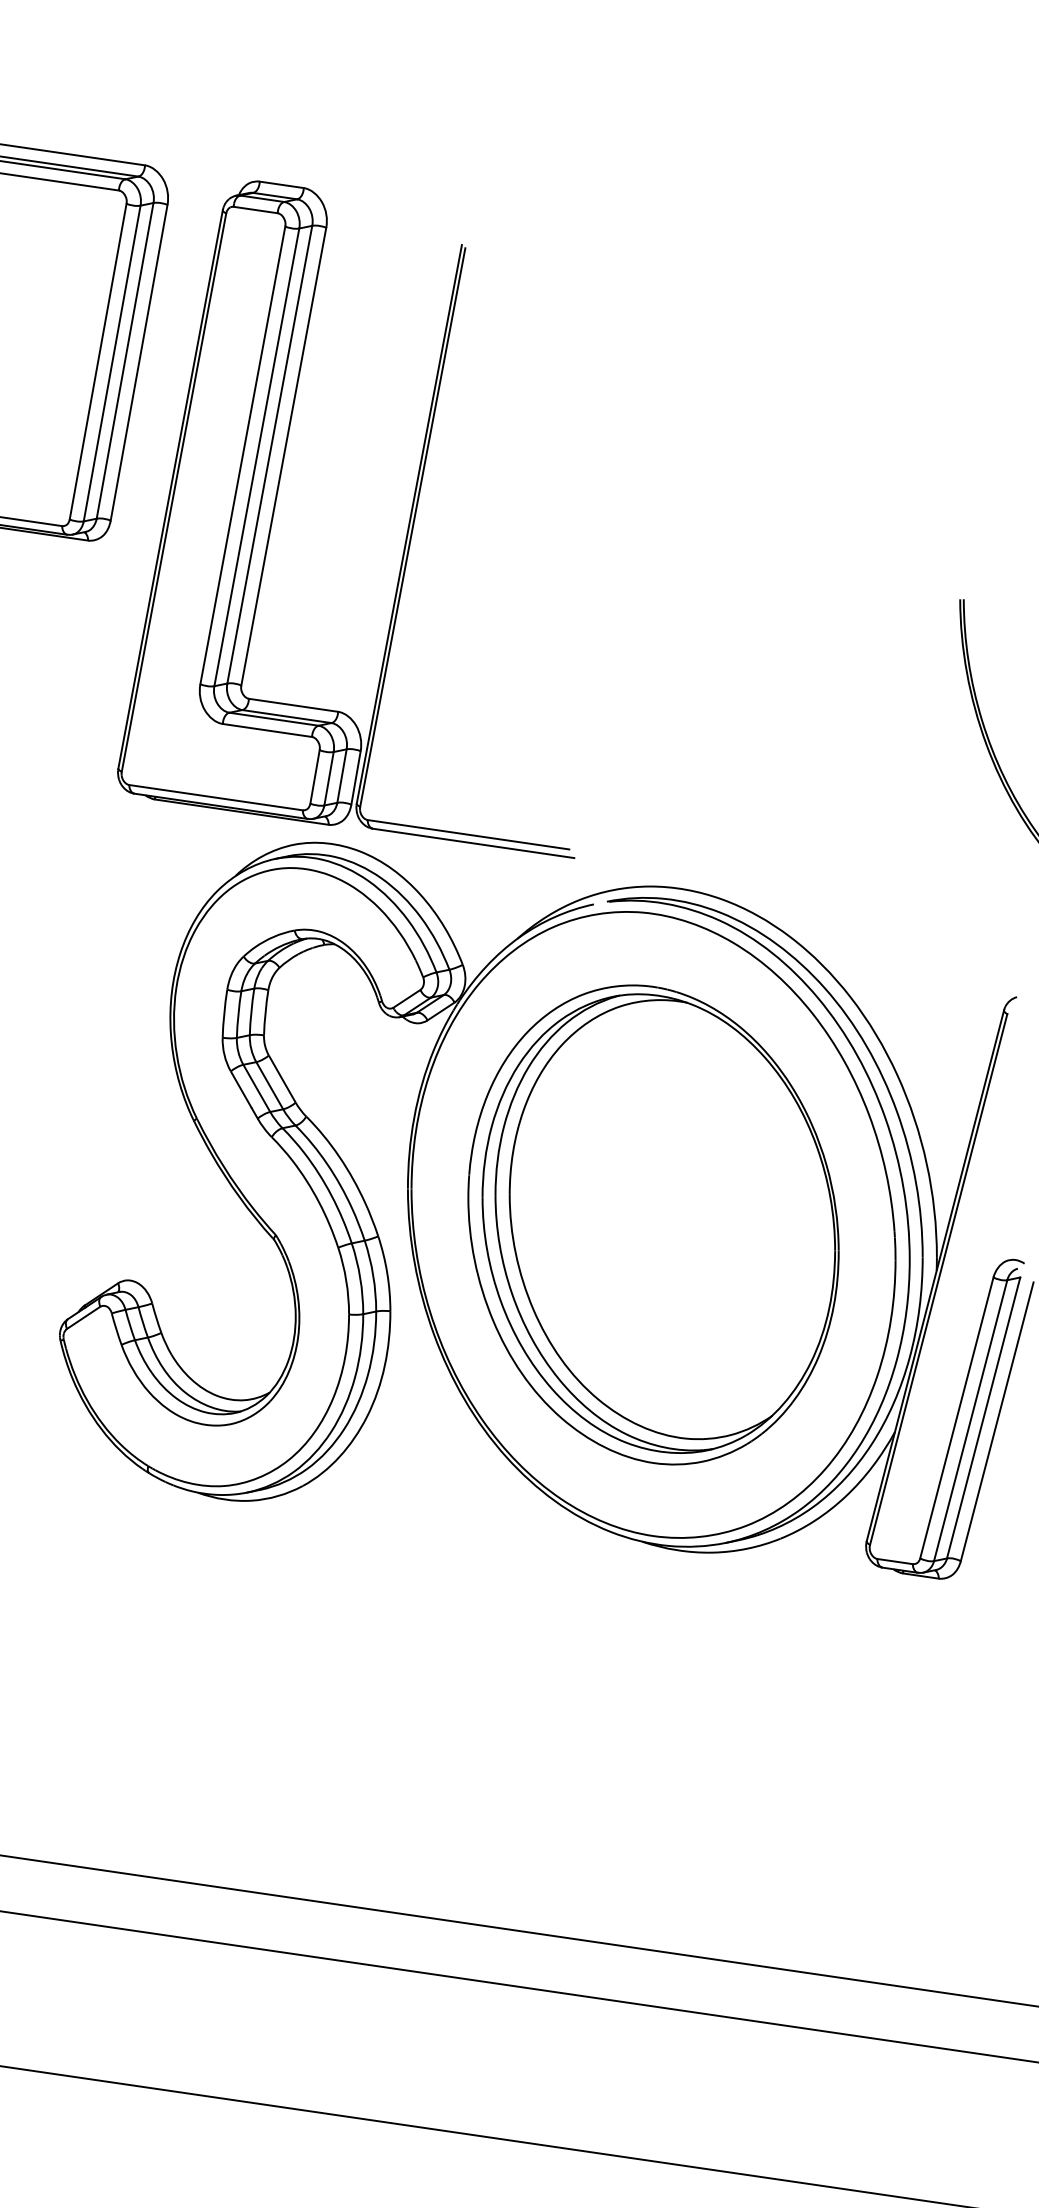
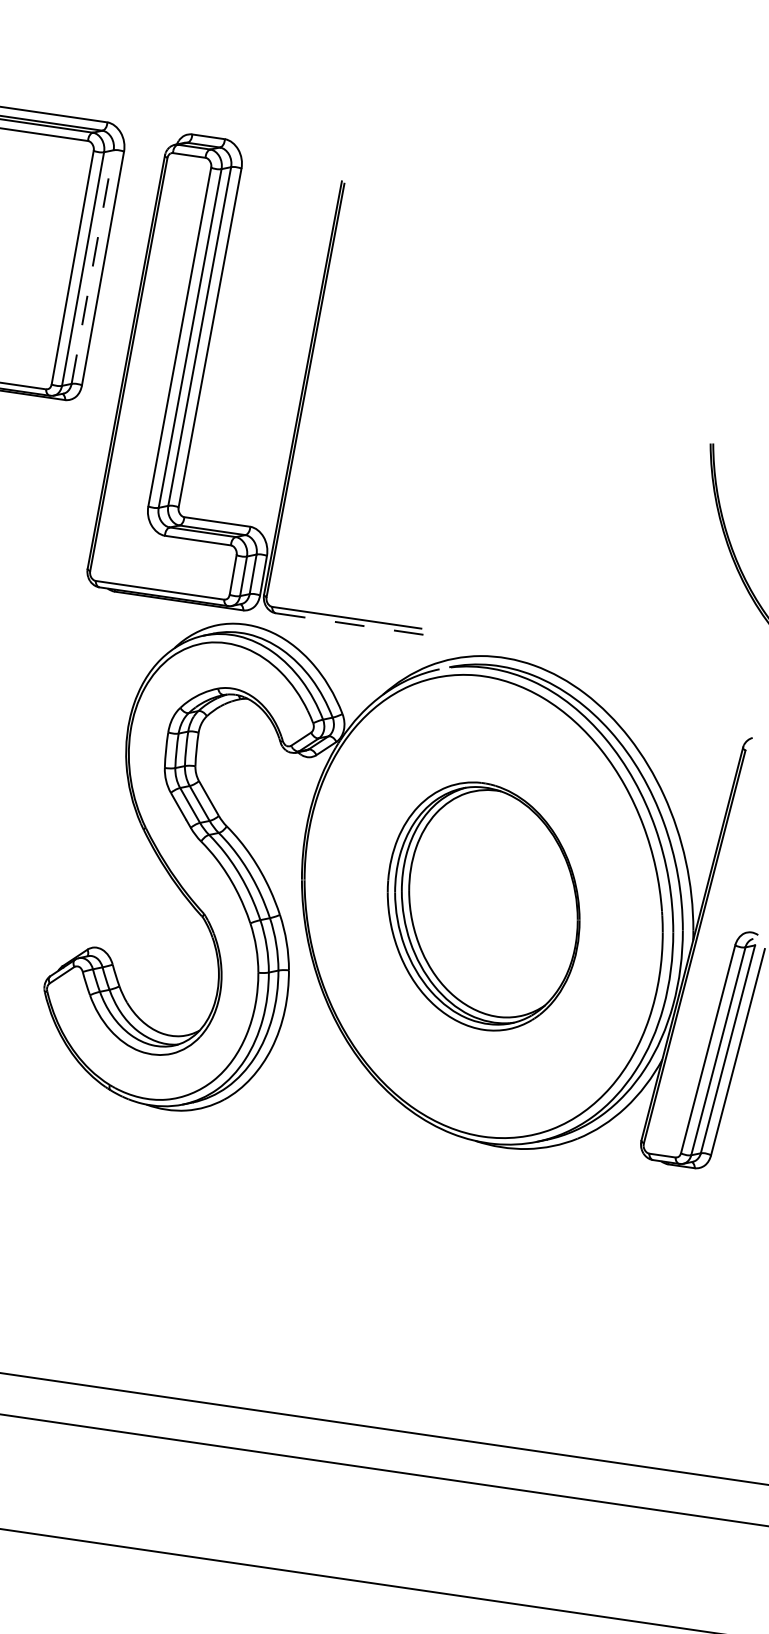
line: (125, 360) -> (92, 266), solid -> dashed
line: (473, 843) -> (350, 624), solid -> dashed
part: (653, 1224) -> (483, 906), size x0.7

